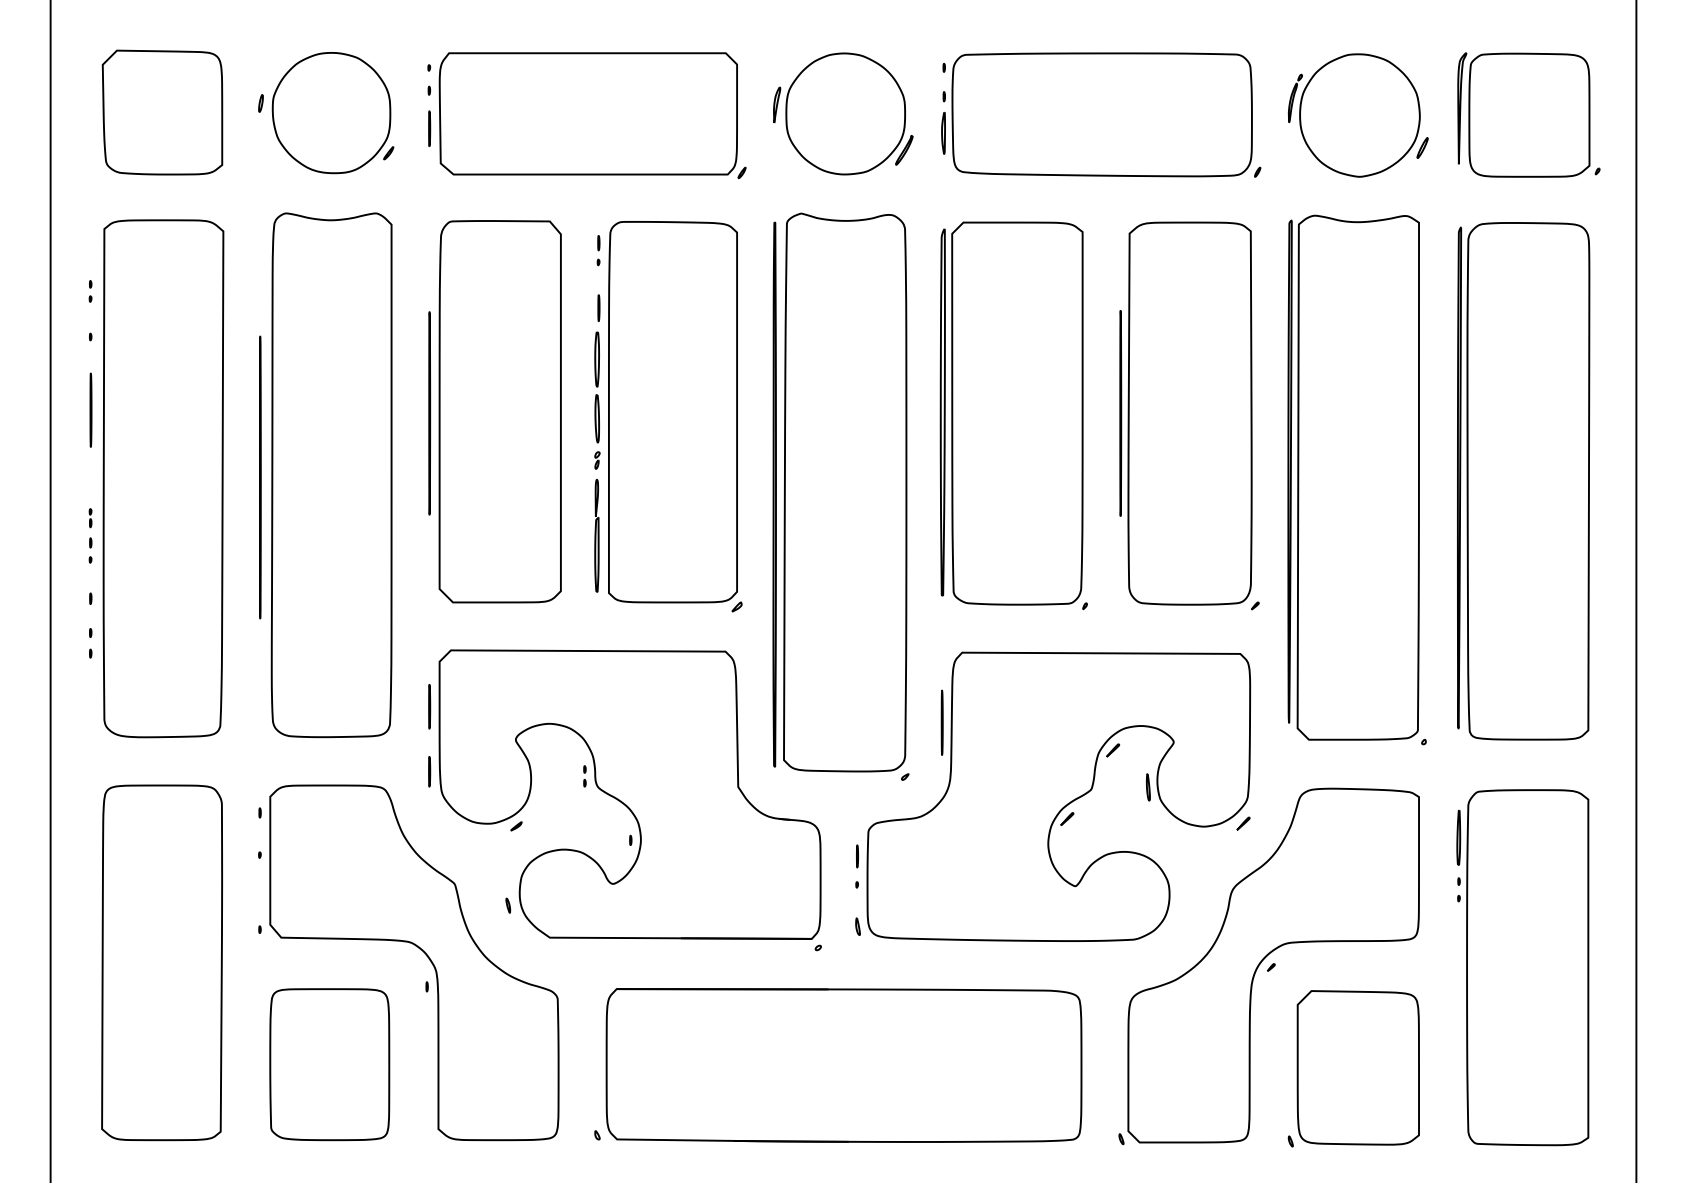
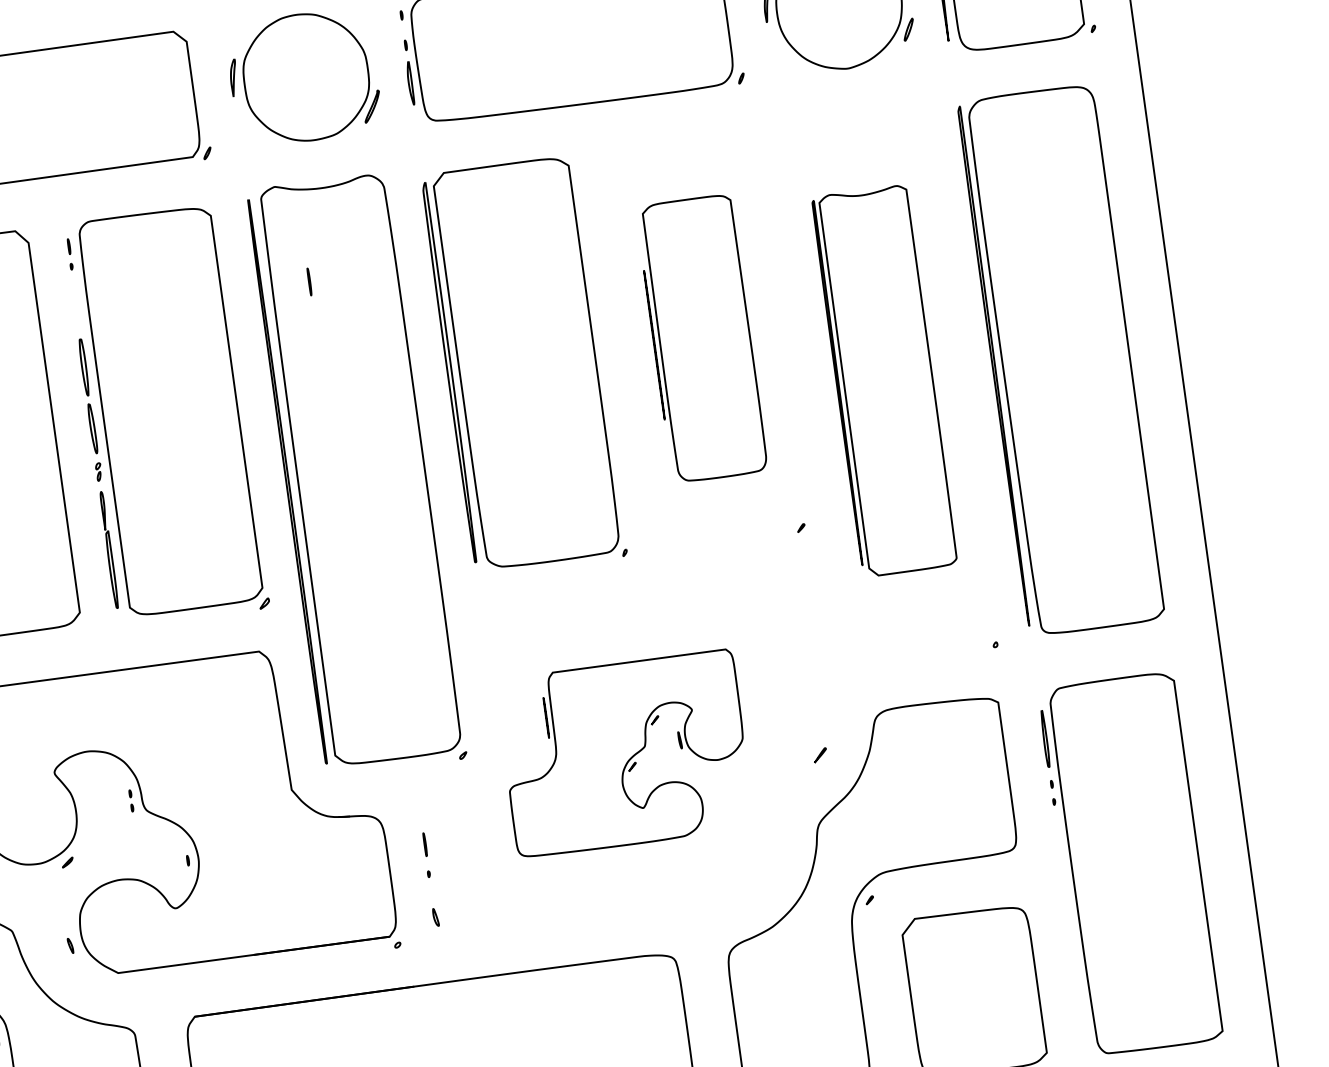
line: (598, 307) -> (309, 281), moved
part: (1185, 413) -> (701, 338), size x0.7
part: (1353, 477) -> (884, 380), size x0.7
part: (1058, 796) -> (624, 753), size x0.6

